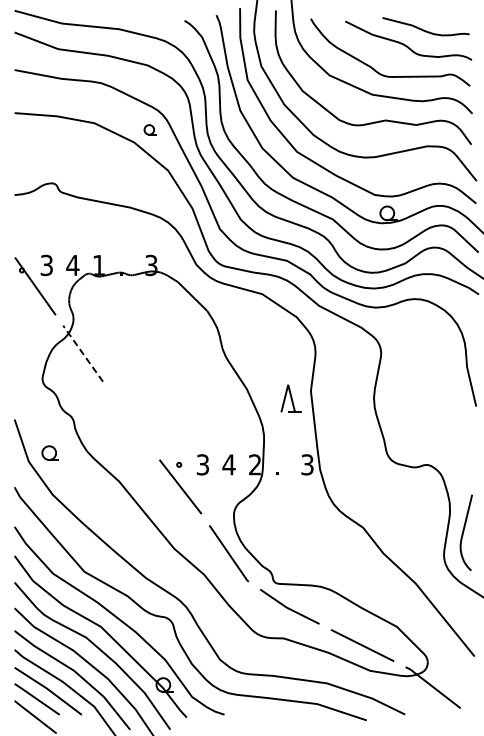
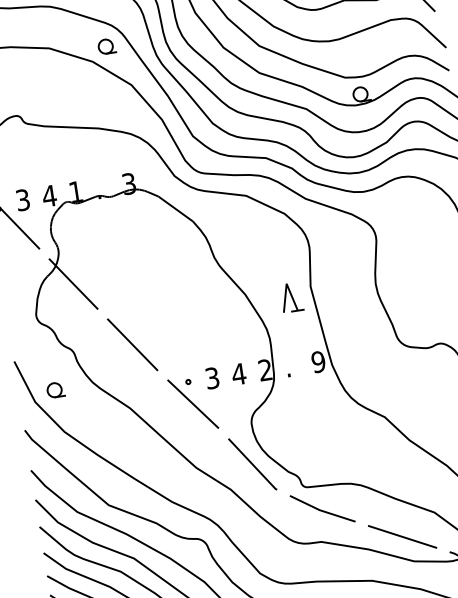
part: (149, 129) -> (106, 46), size x1.43
line: (83, 353) -> (73, 283), dashed -> solid
line: (131, 420) -> (133, 344), added
text: (307, 464) -> (318, 361), 3 -> 9

